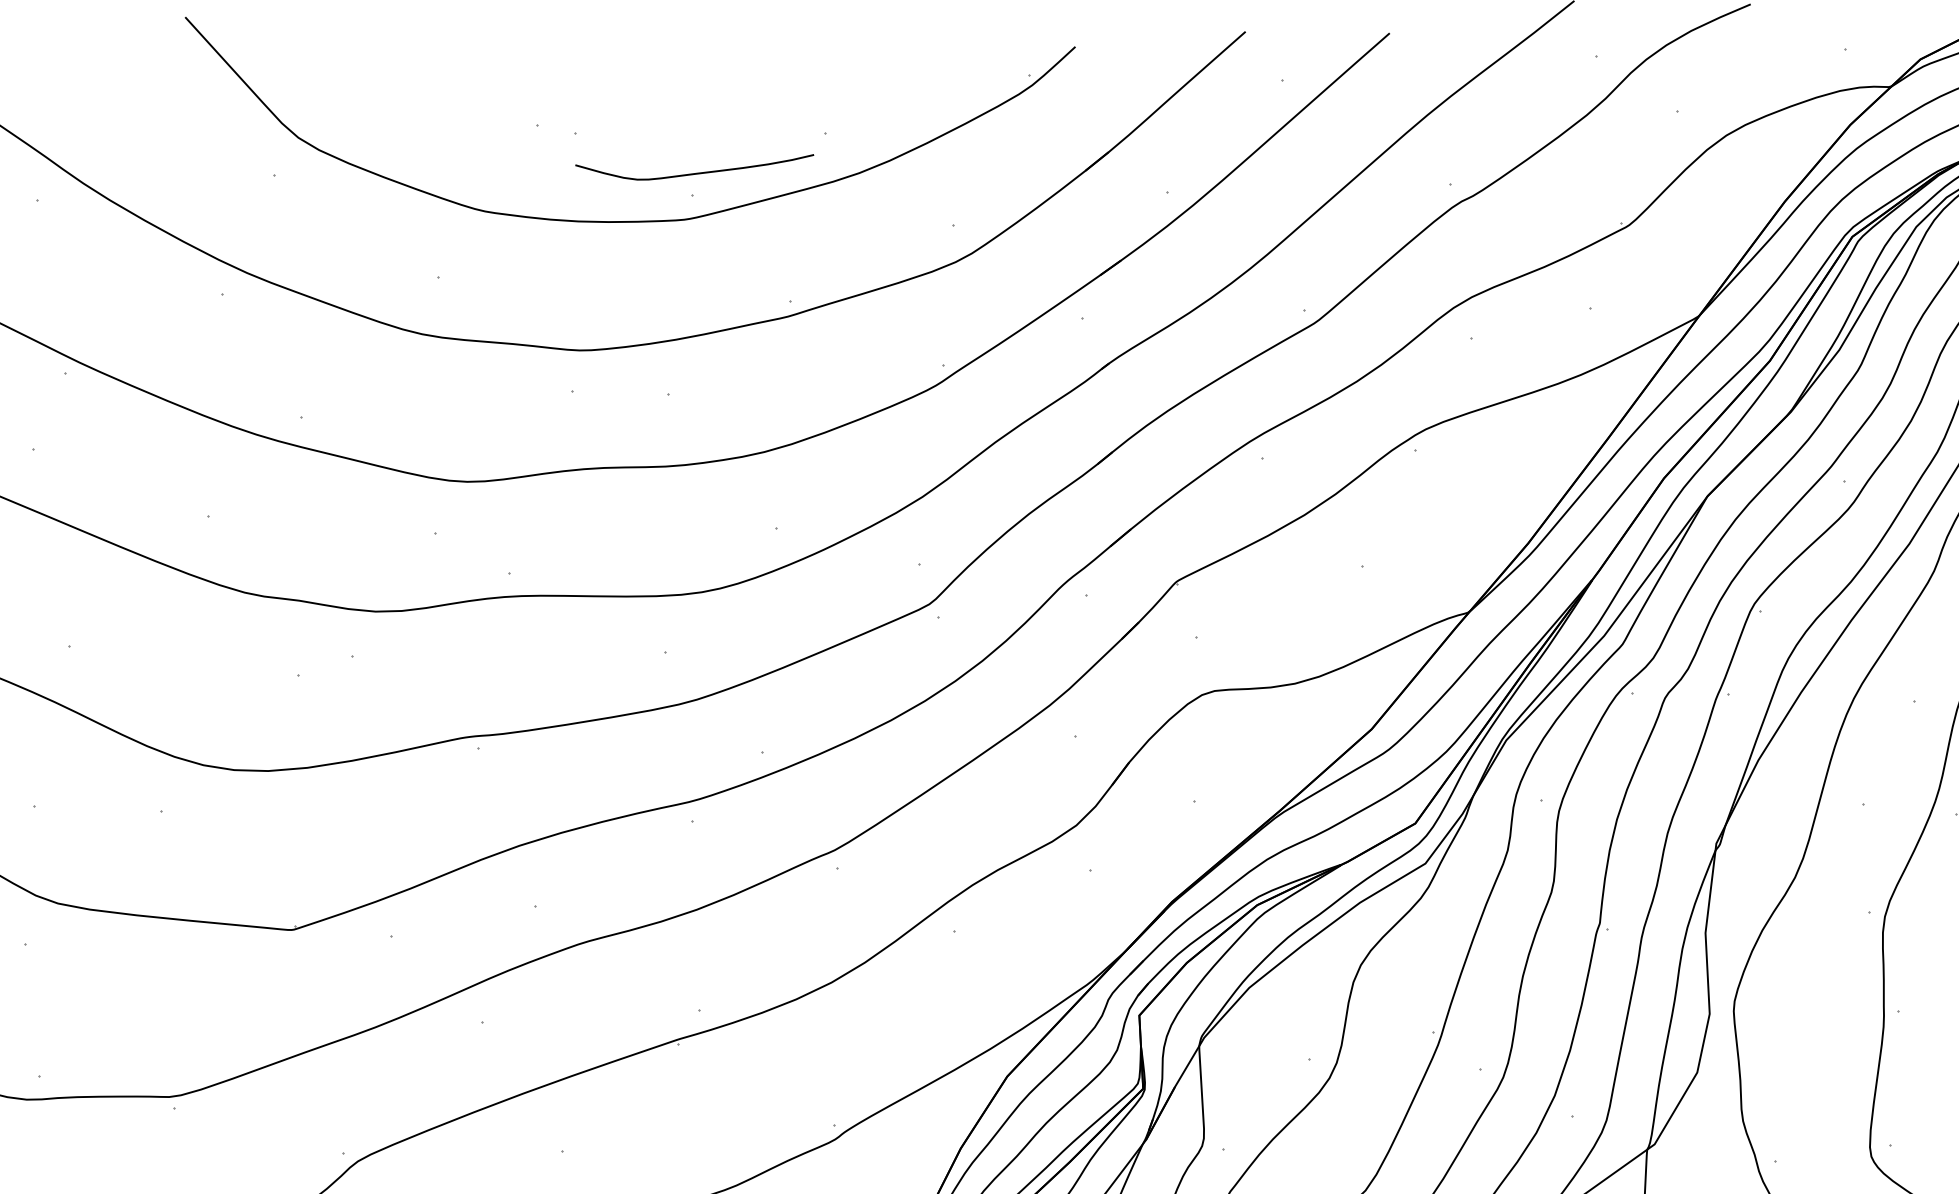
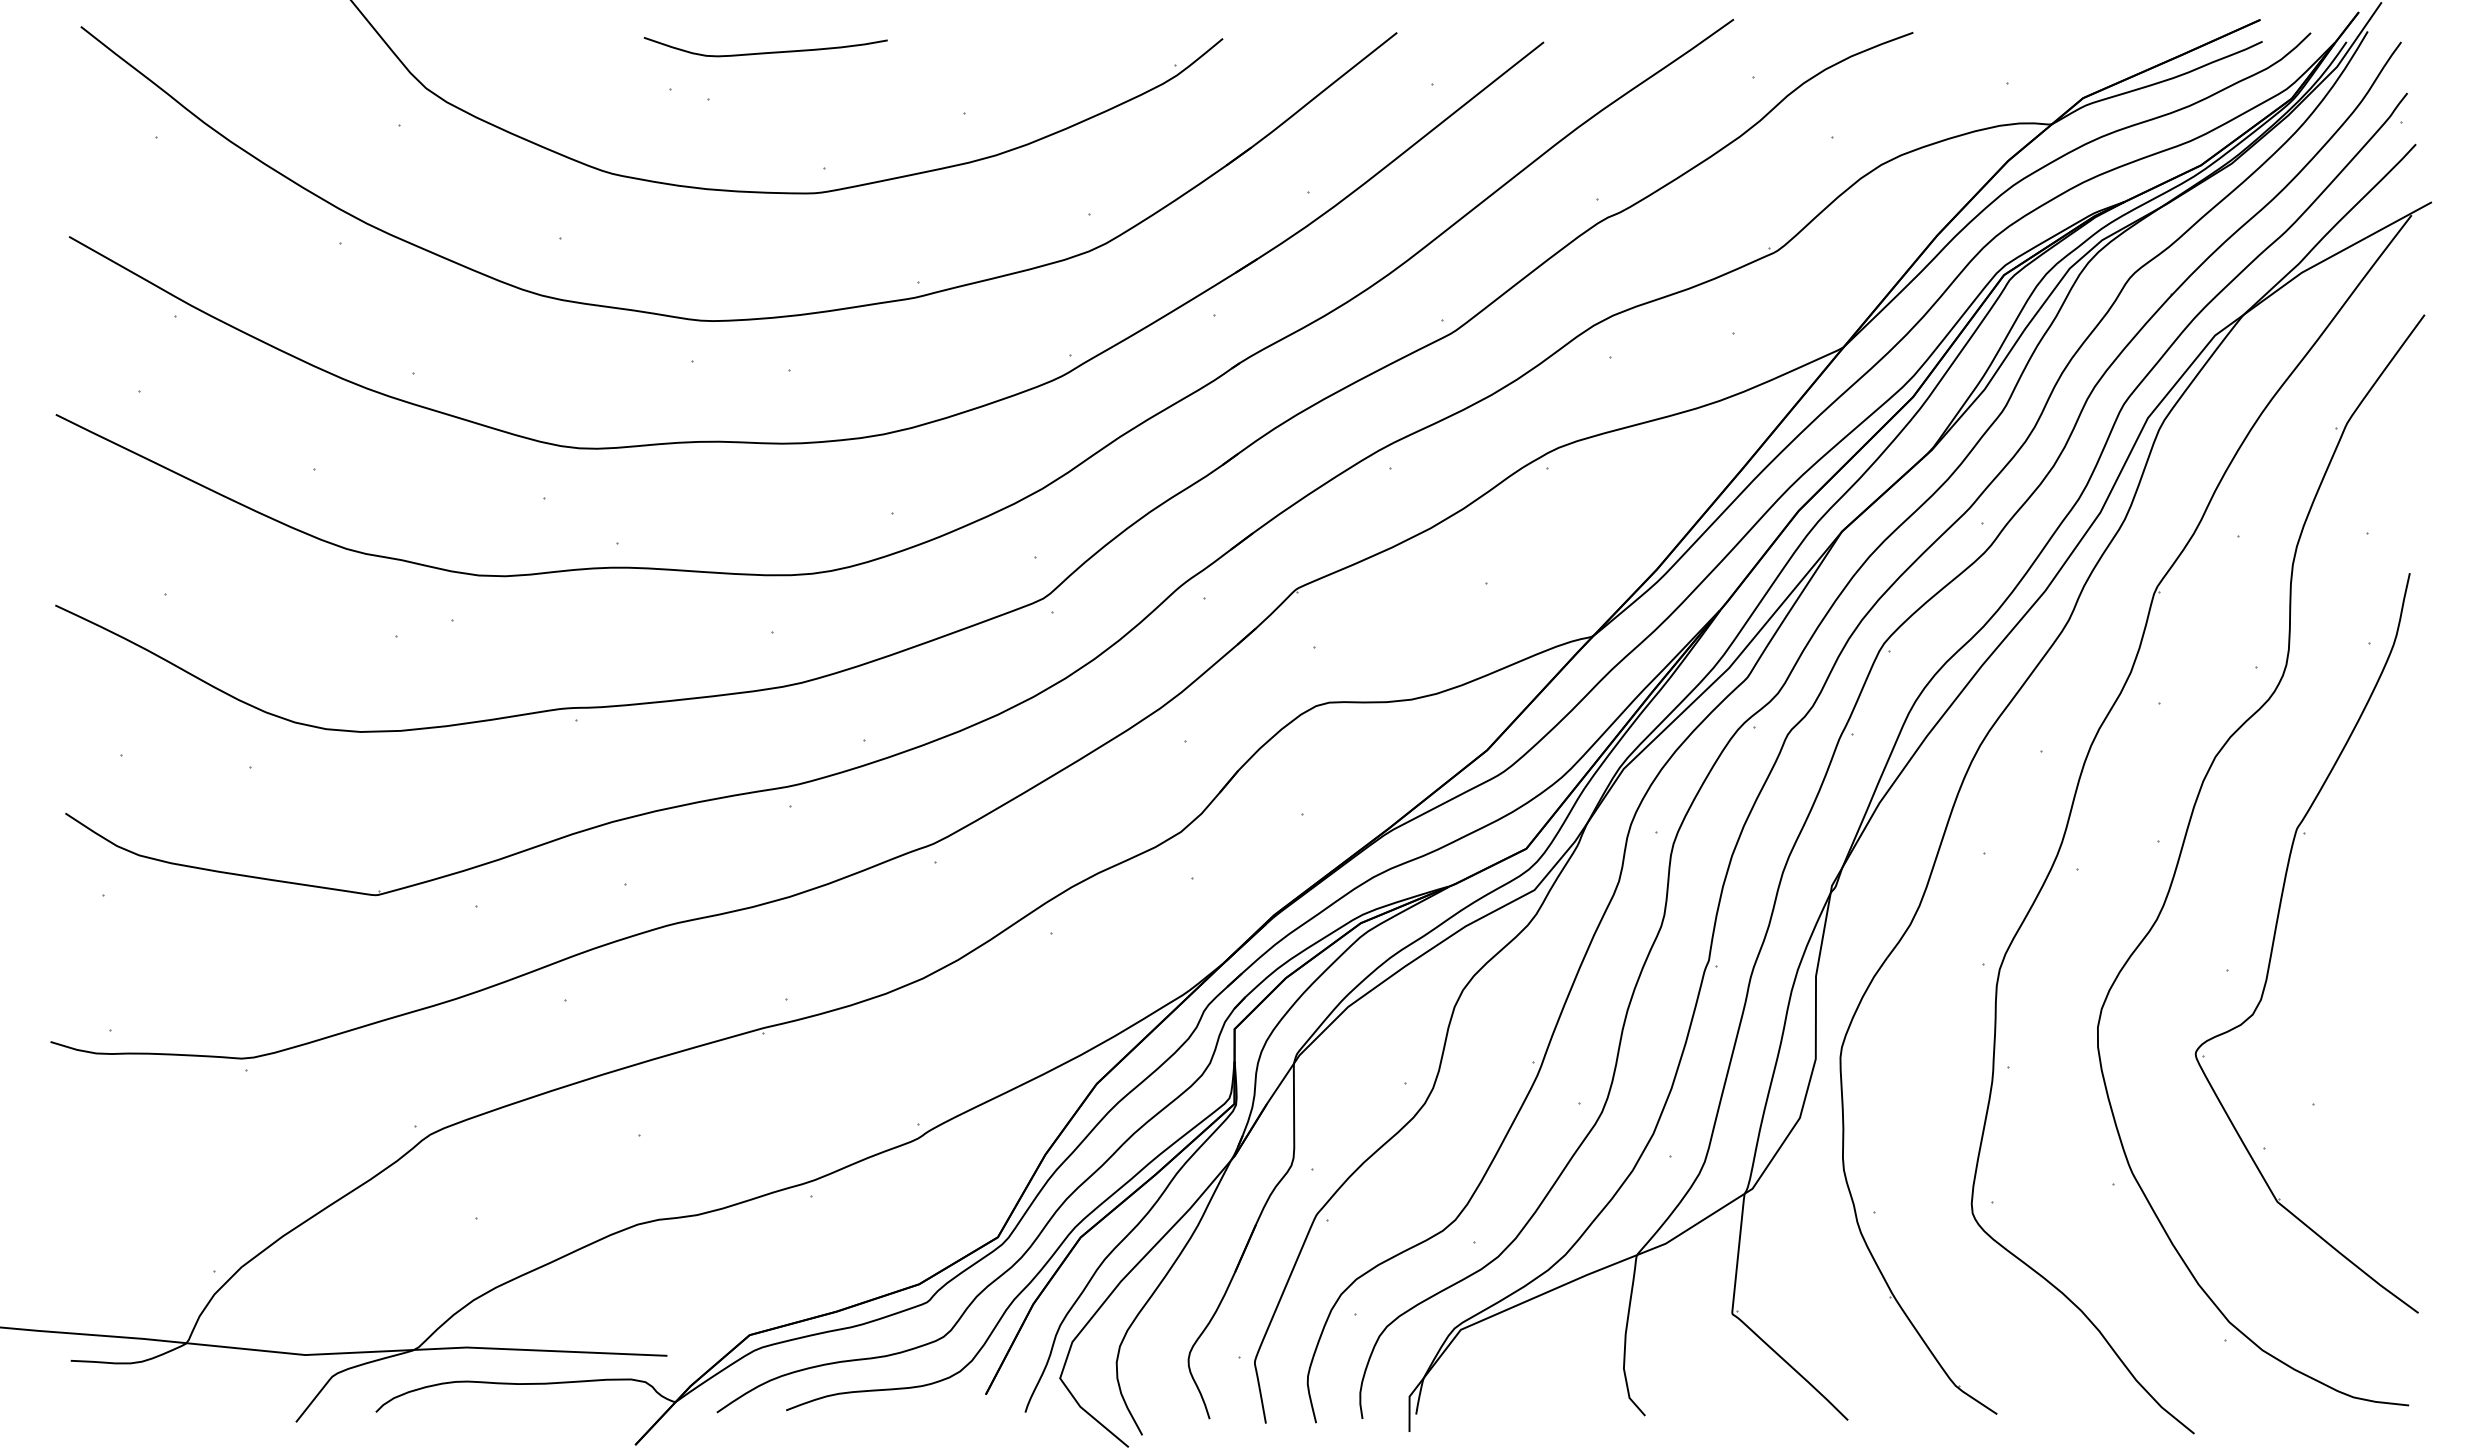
curve: (695, 173) -> (765, 52), moved

